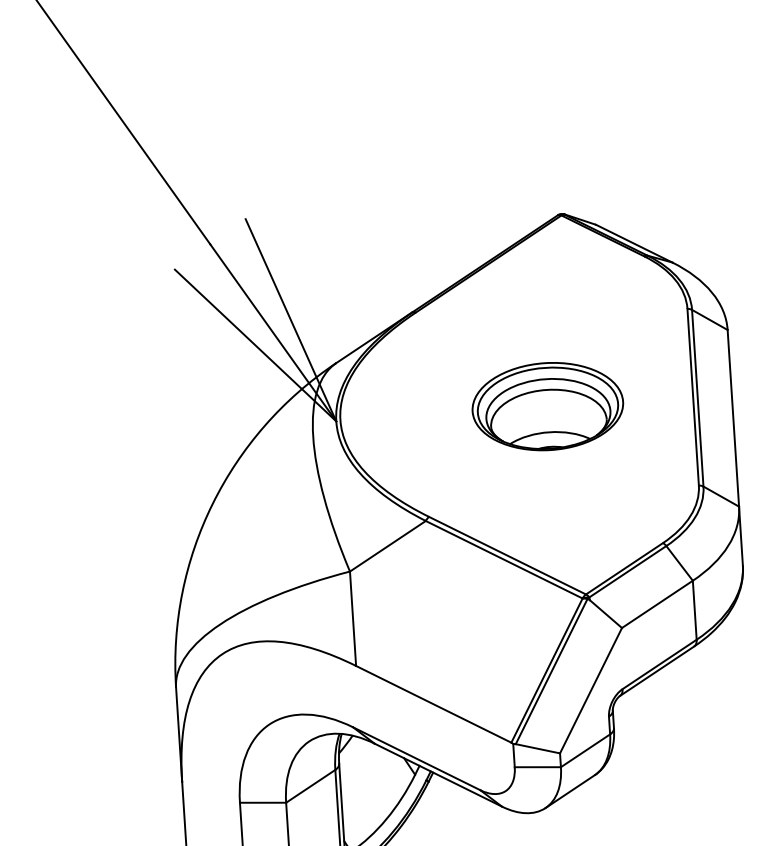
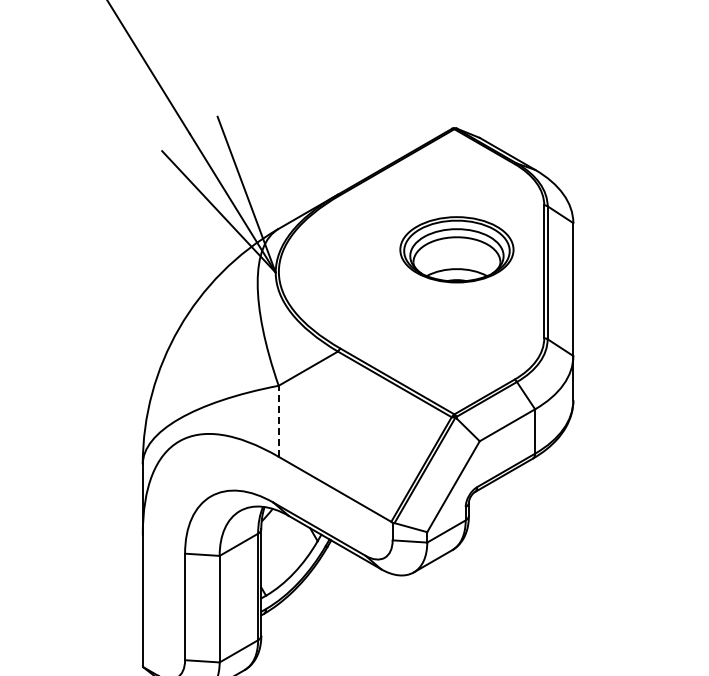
part: (547, 406) -> (456, 249), moved
line: (352, 619) -> (278, 421), solid -> dashed

